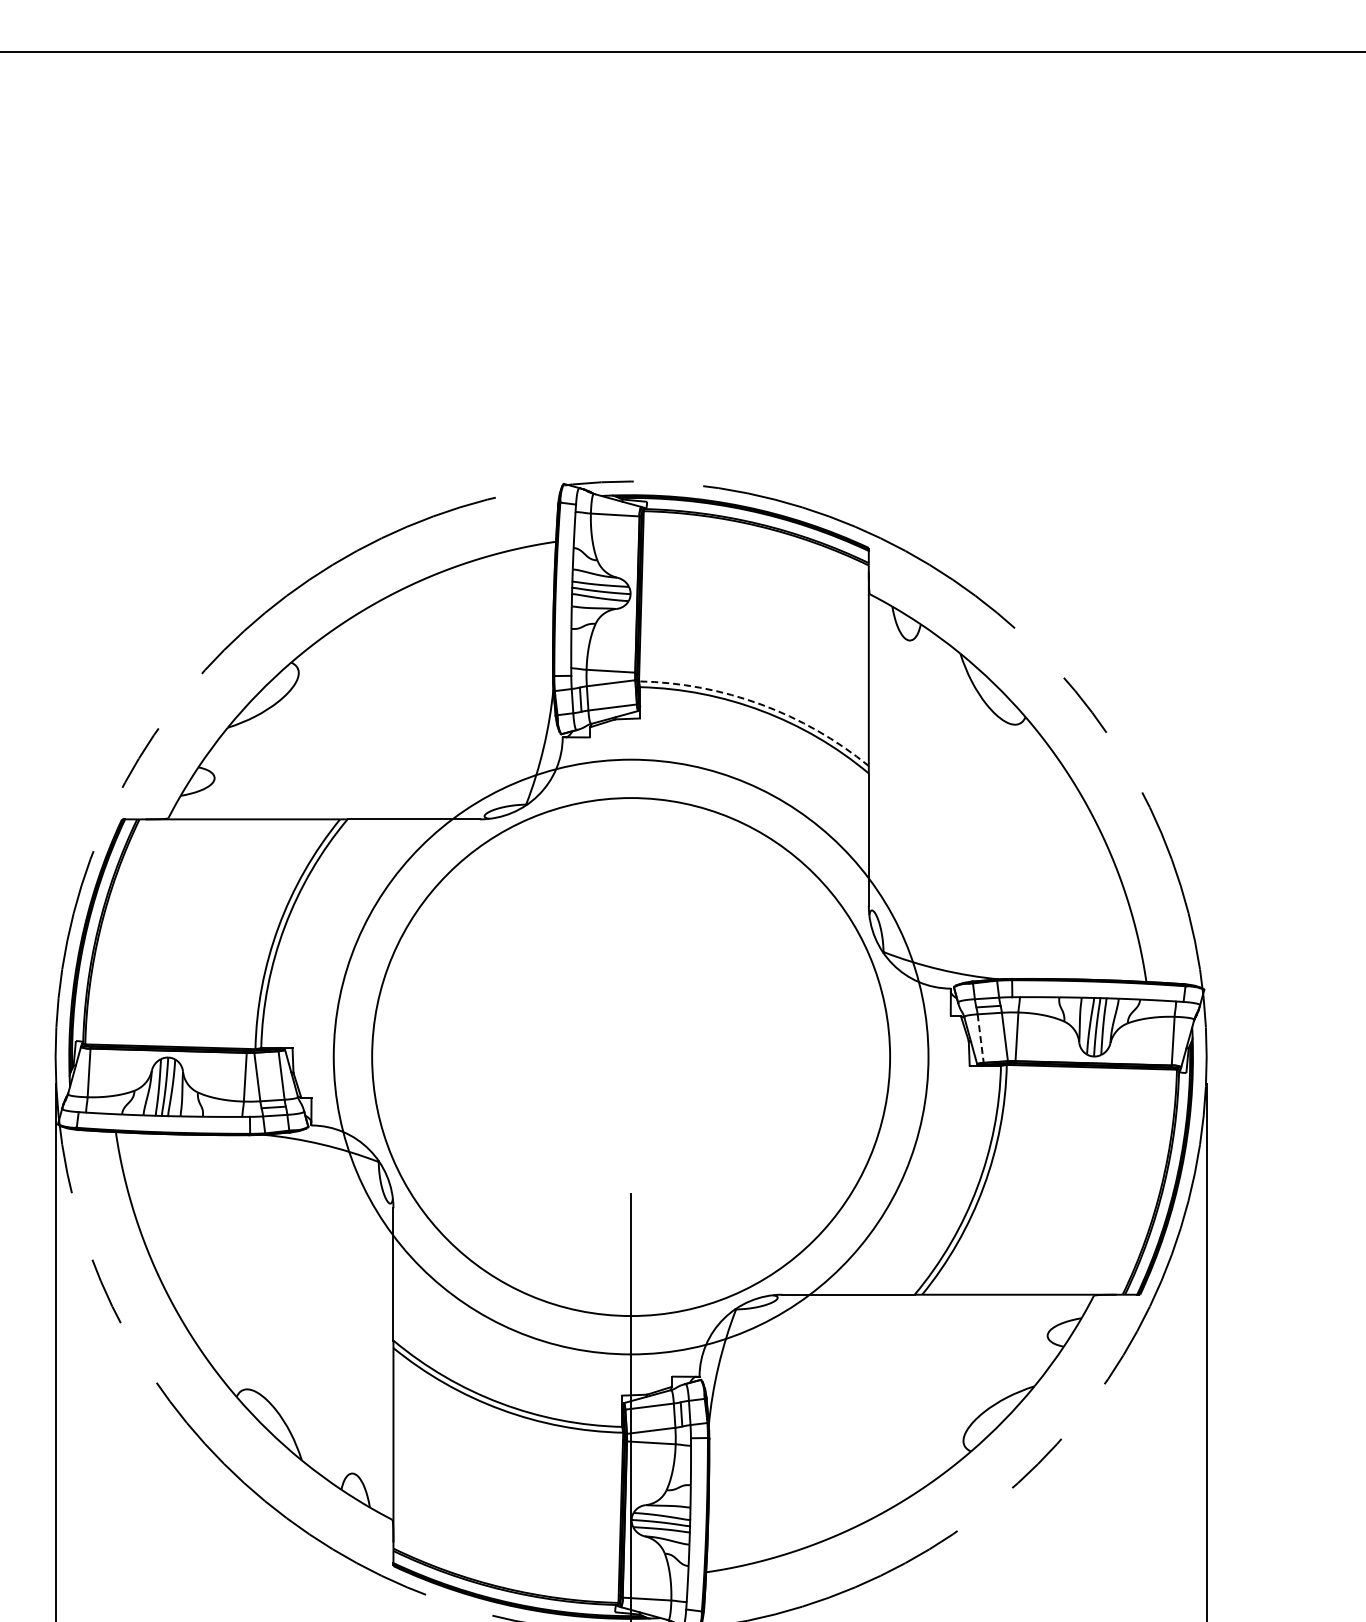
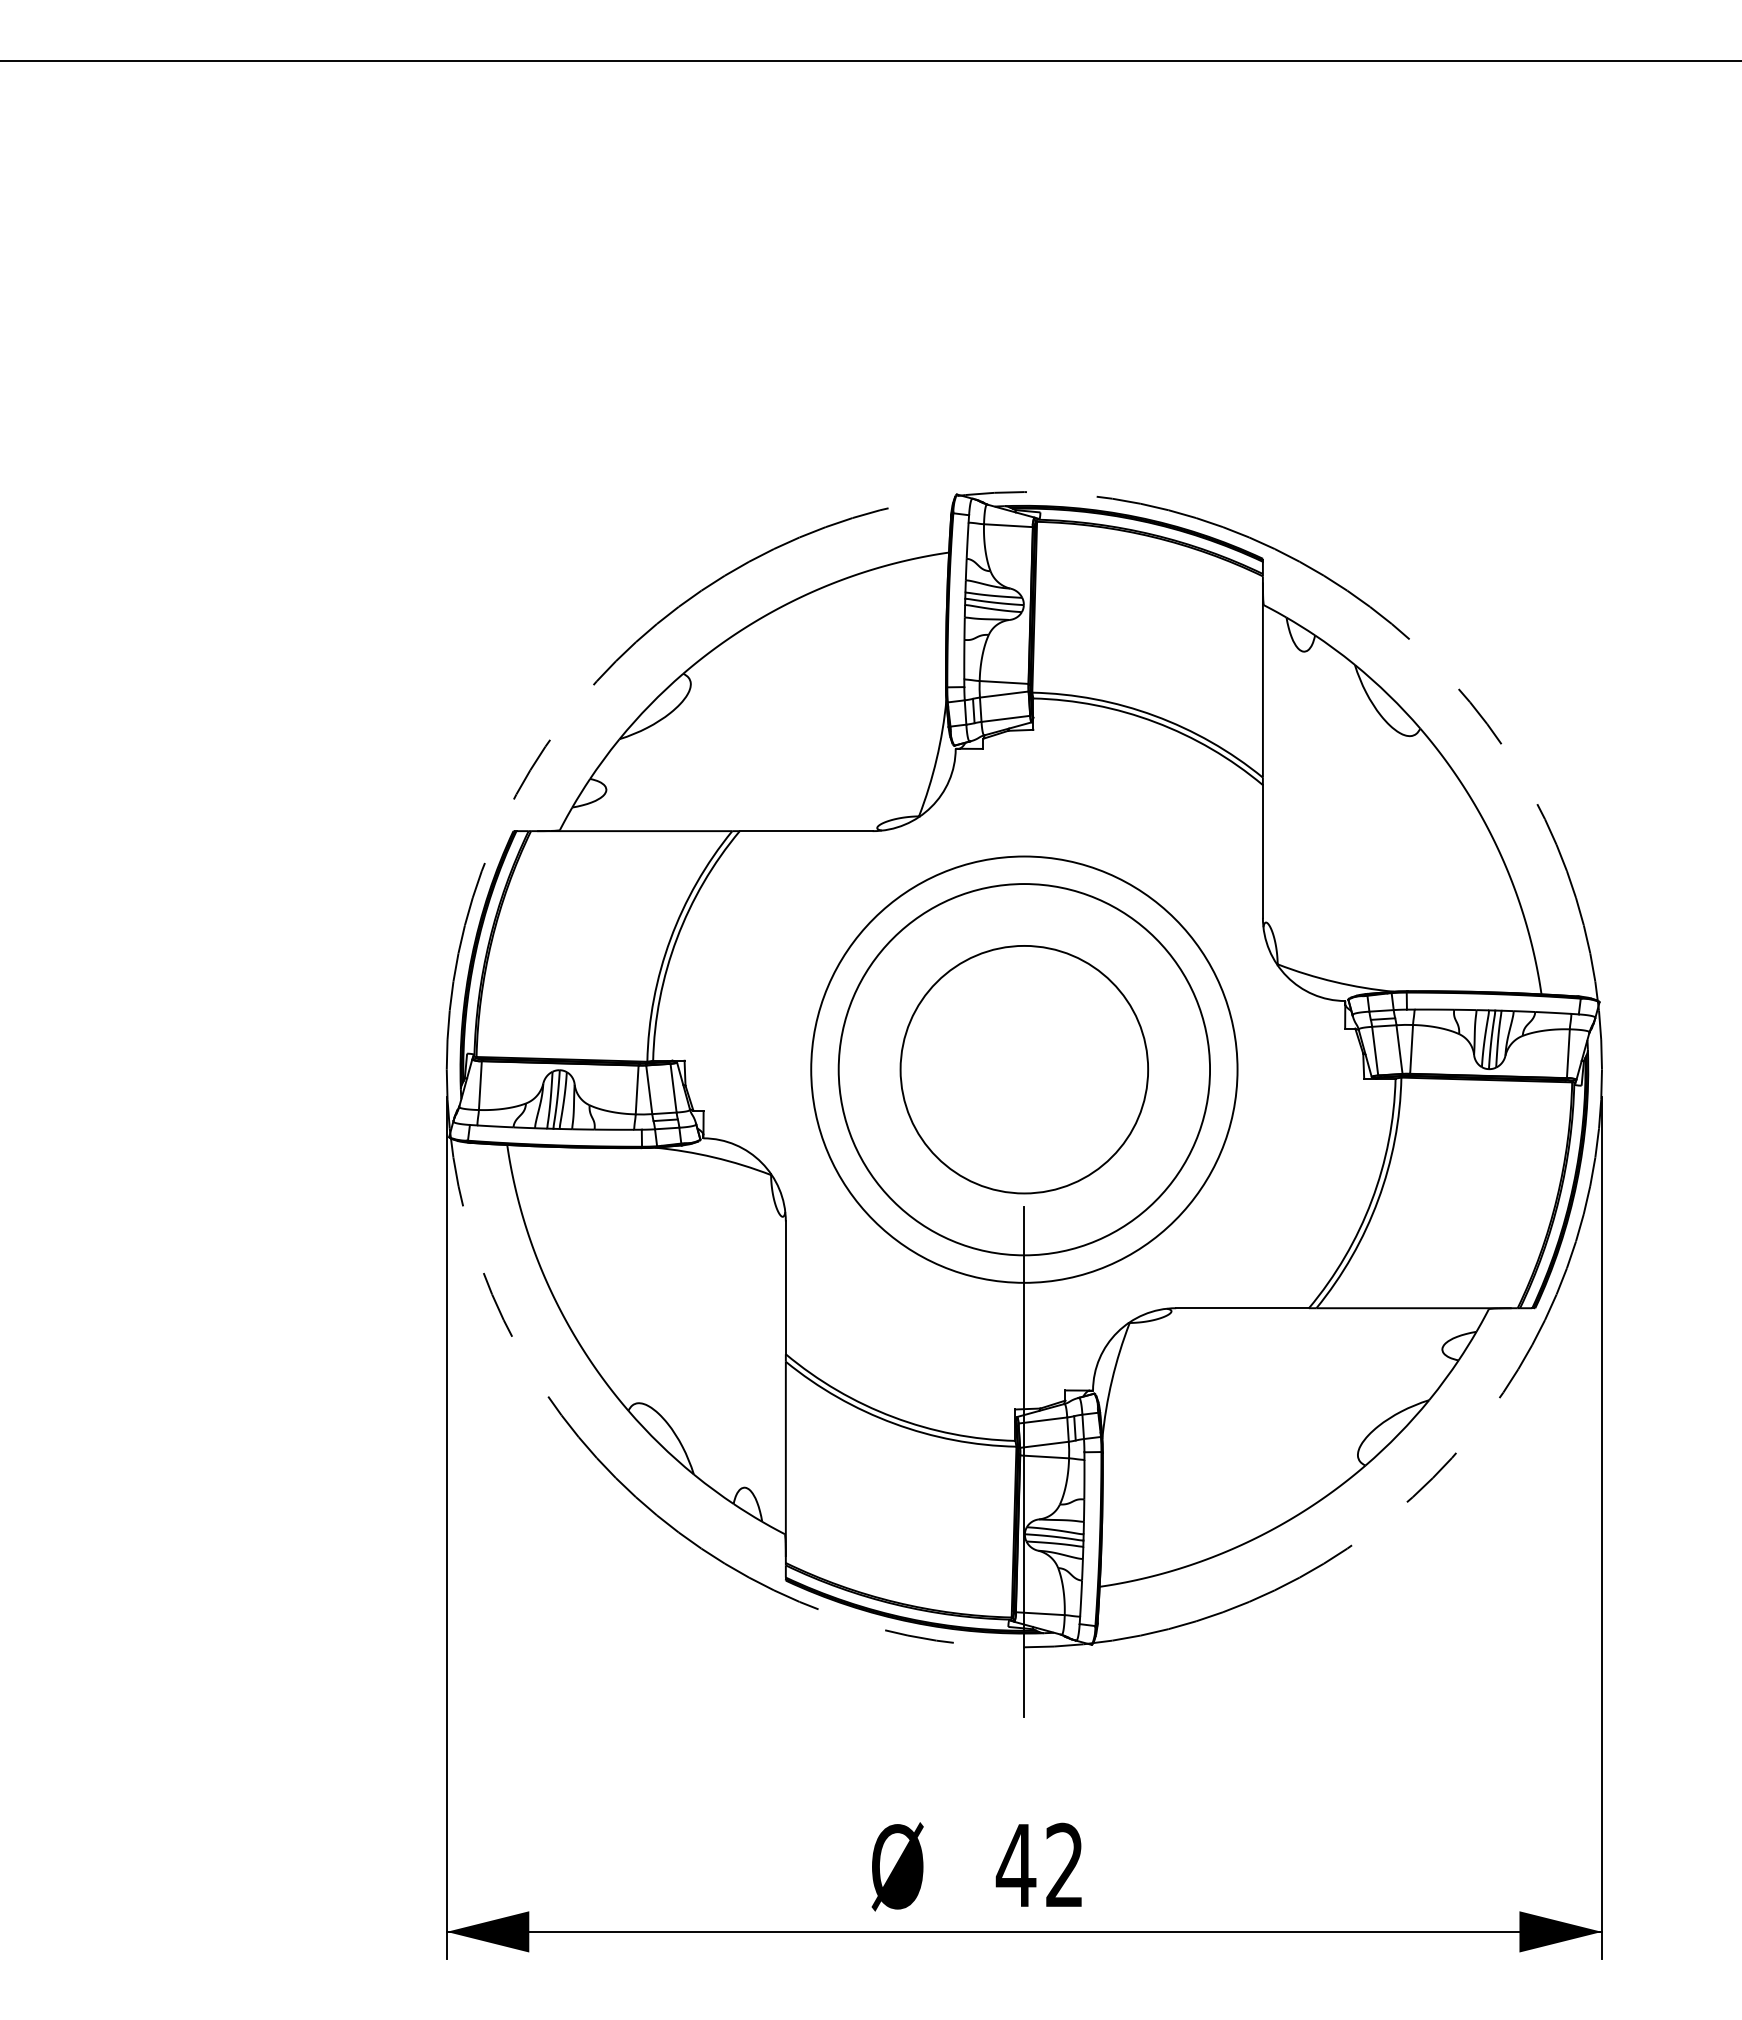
arc: (760, 704) -> (1154, 715), dashed -> solid
line: (980, 1038) -> (1375, 1051), dashed -> solid
circle: (630, 1056) -> (1023, 1069), added
circle: (631, 1056) -> (1024, 1069), size x0.71
circle: (631, 1056) -> (1024, 1069), size x0.71

